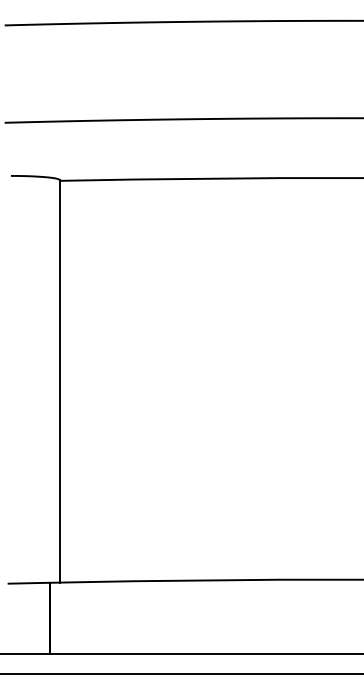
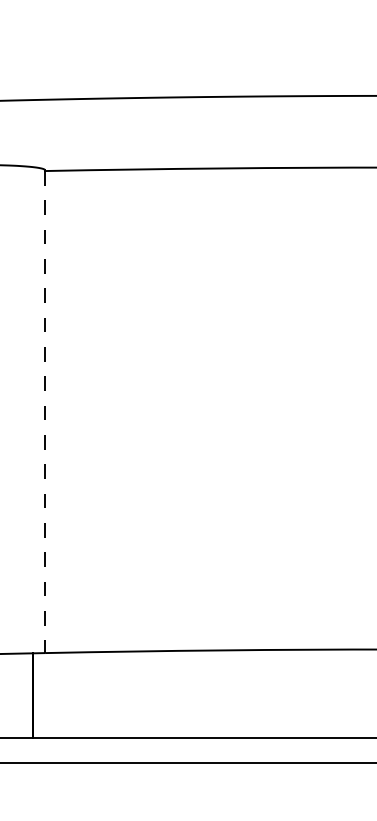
line: (59, 381) -> (44, 411), solid -> dashed

